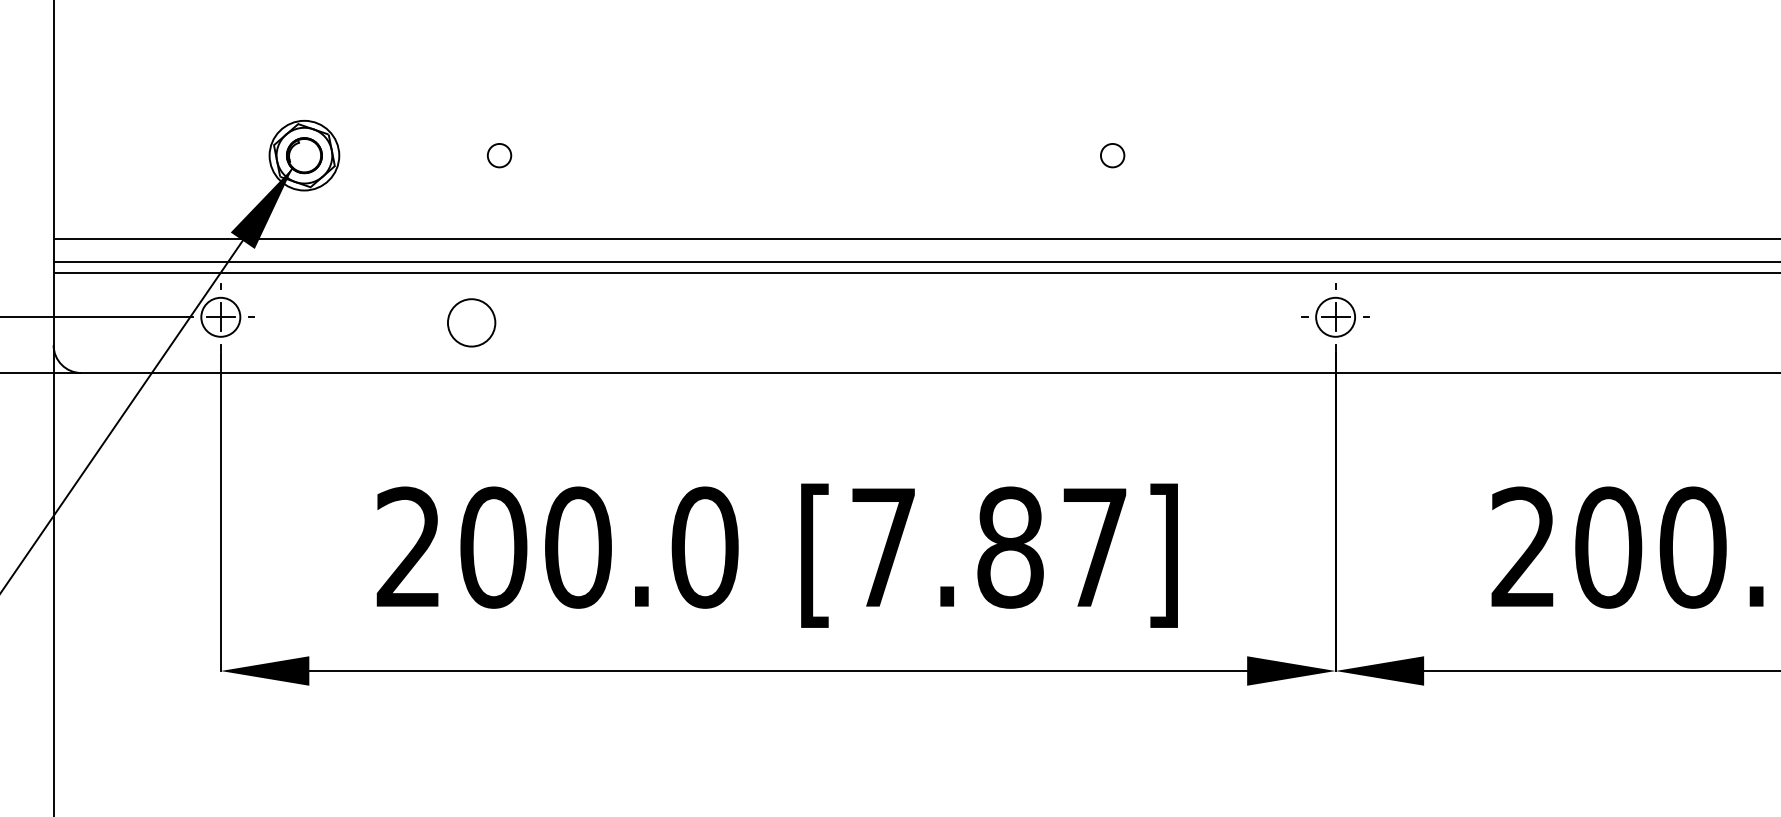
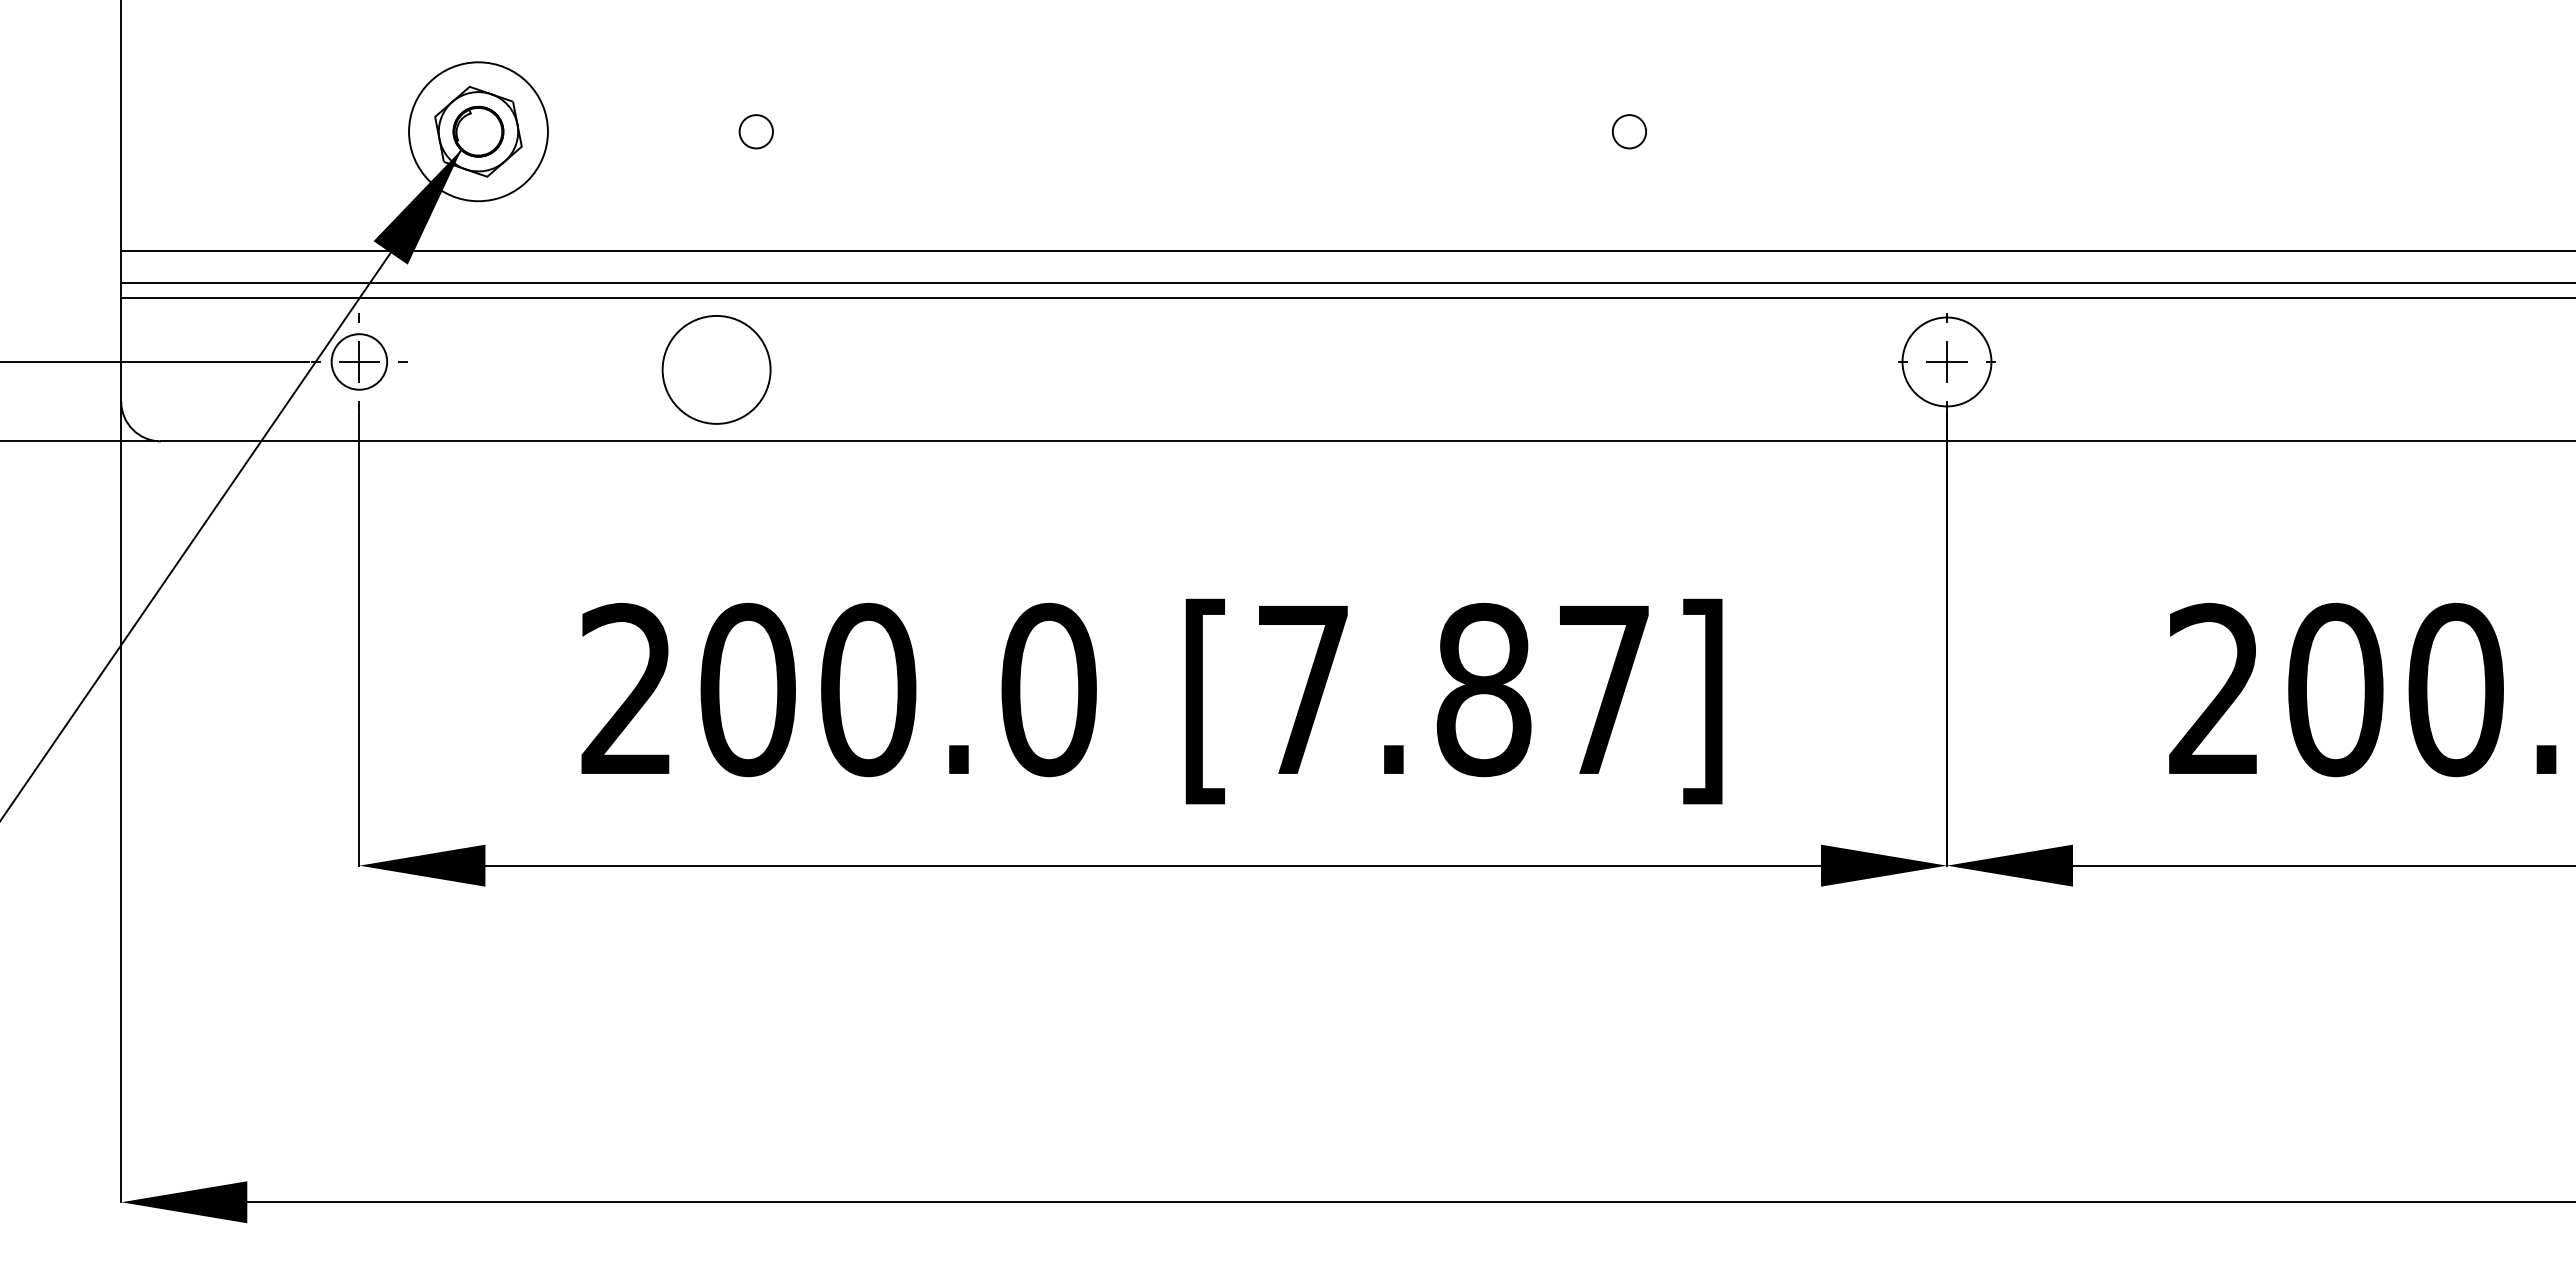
circle: (304, 155) -> (478, 131), size x1.4
circle: (1335, 316) -> (1946, 361), size x1.6
circle: (471, 322) -> (716, 369), size x1.6

